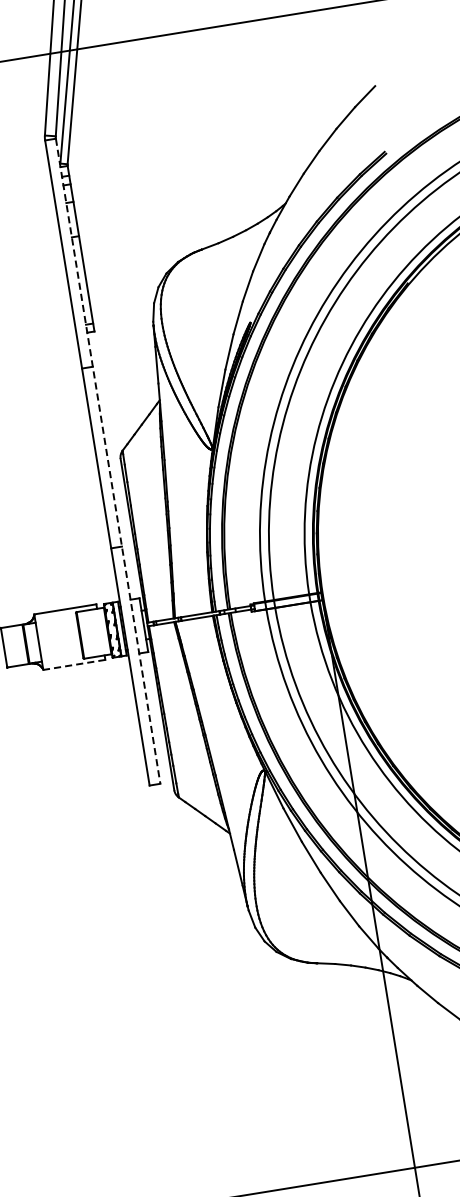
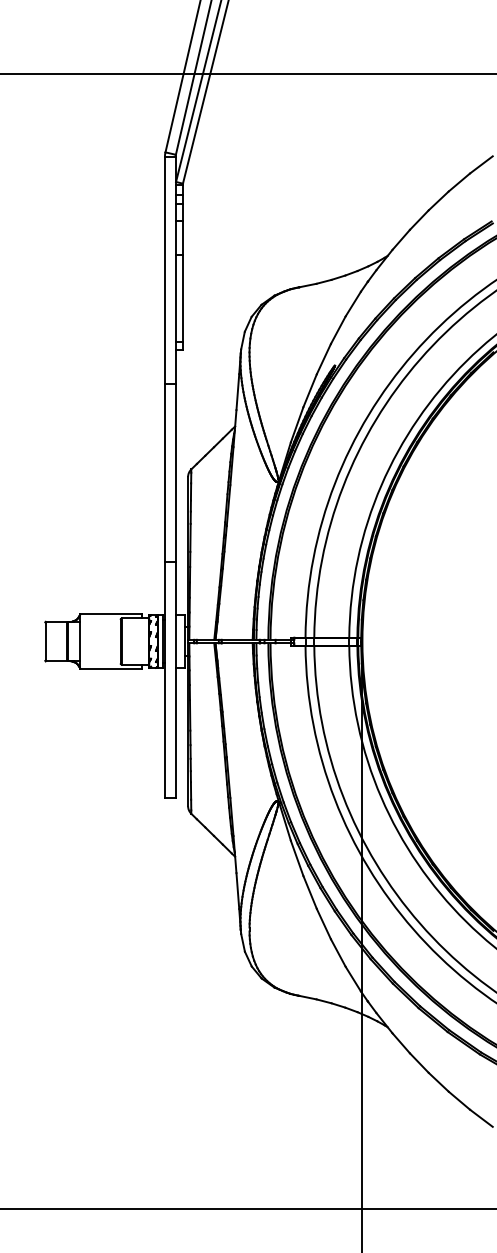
line: (108, 461) -> (175, 477), dashed -> solid
line: (74, 665) -> (111, 669), dashed -> solid

